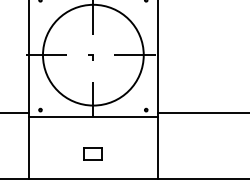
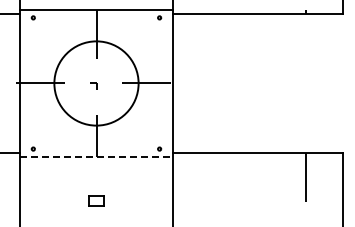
circle: (93, 55) -> (96, 83), size x0.7
line: (93, 117) -> (96, 157), solid -> dashed
part: (93, 153) -> (96, 200), size x0.7

